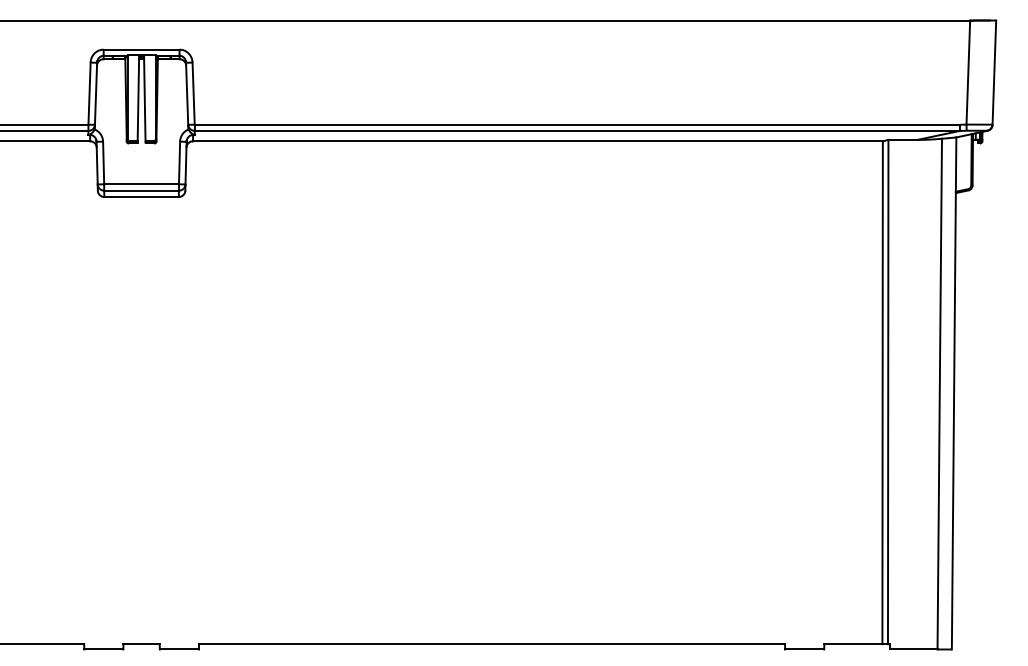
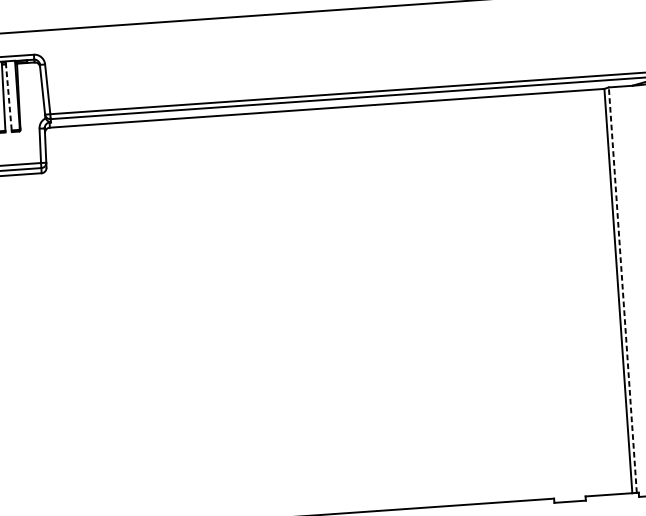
line: (144, 99) -> (8, 96), solid -> dashed
line: (888, 391) -> (623, 289), solid -> dashed

